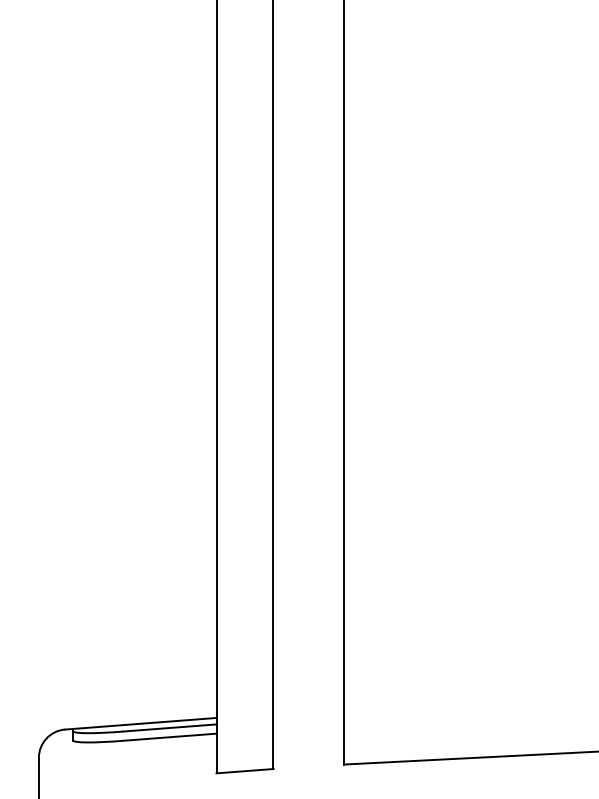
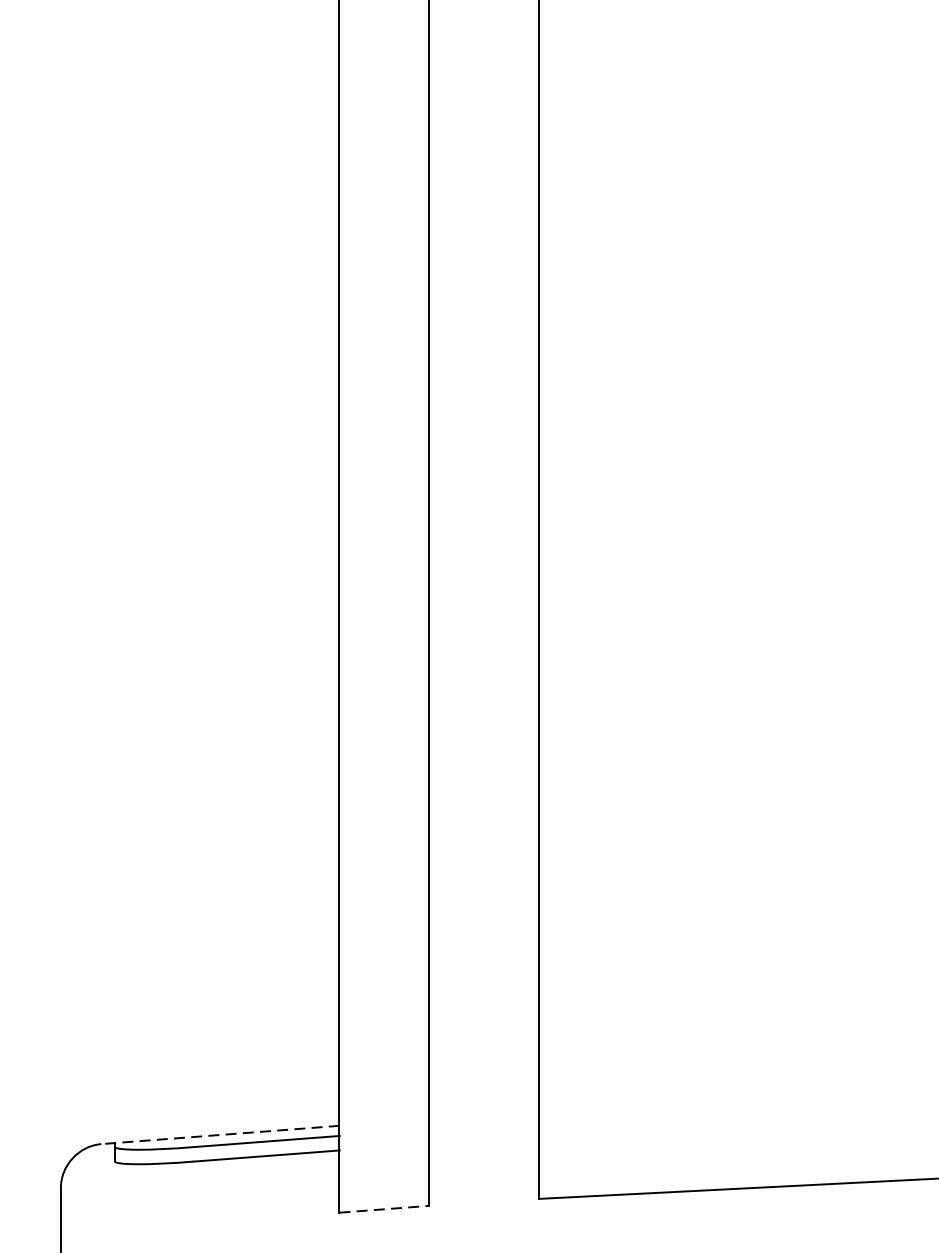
line: (140, 723) -> (220, 1134), solid -> dashed
line: (245, 771) -> (384, 1209), solid -> dashed

